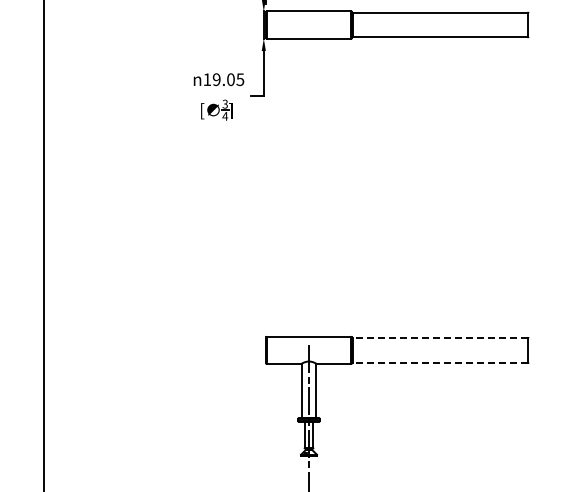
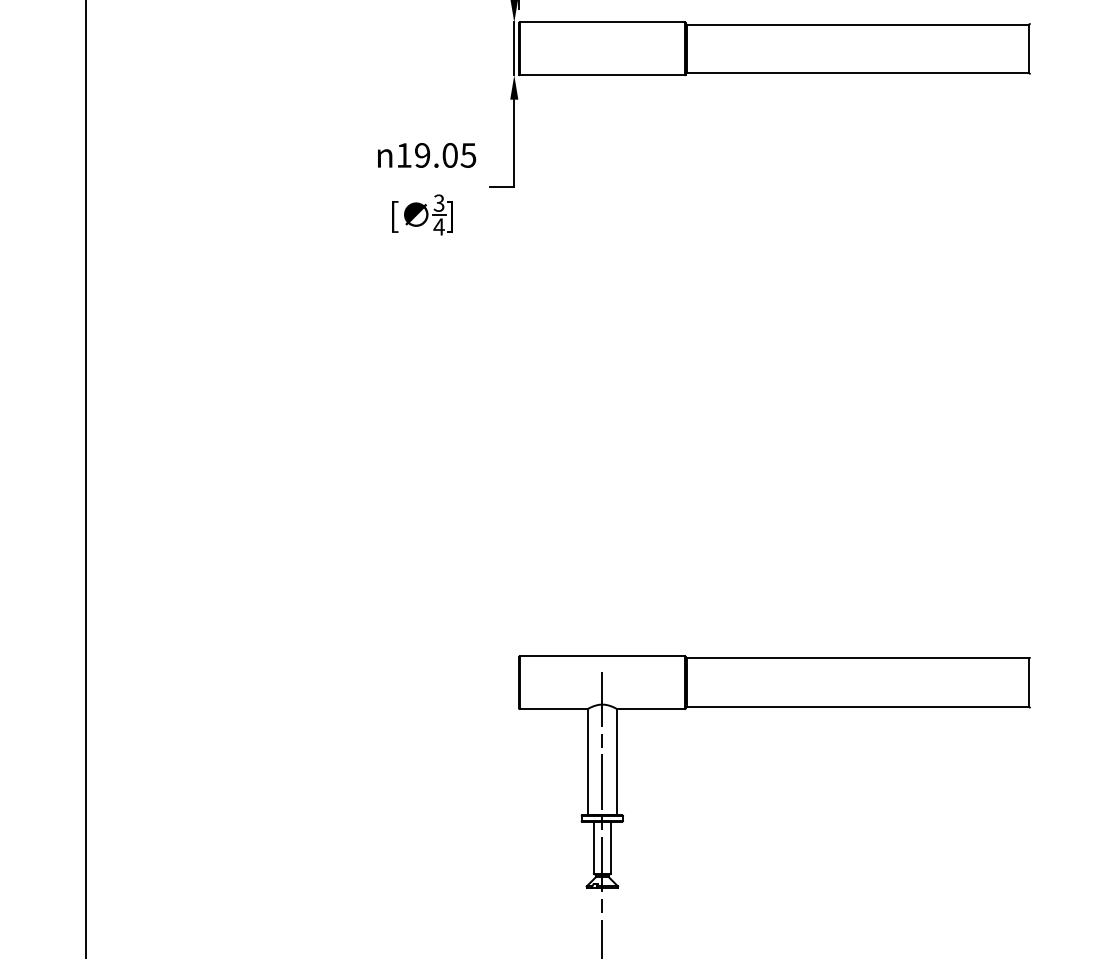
line: (440, 337) -> (858, 657), dashed -> solid
line: (440, 362) -> (858, 706), dashed -> solid

